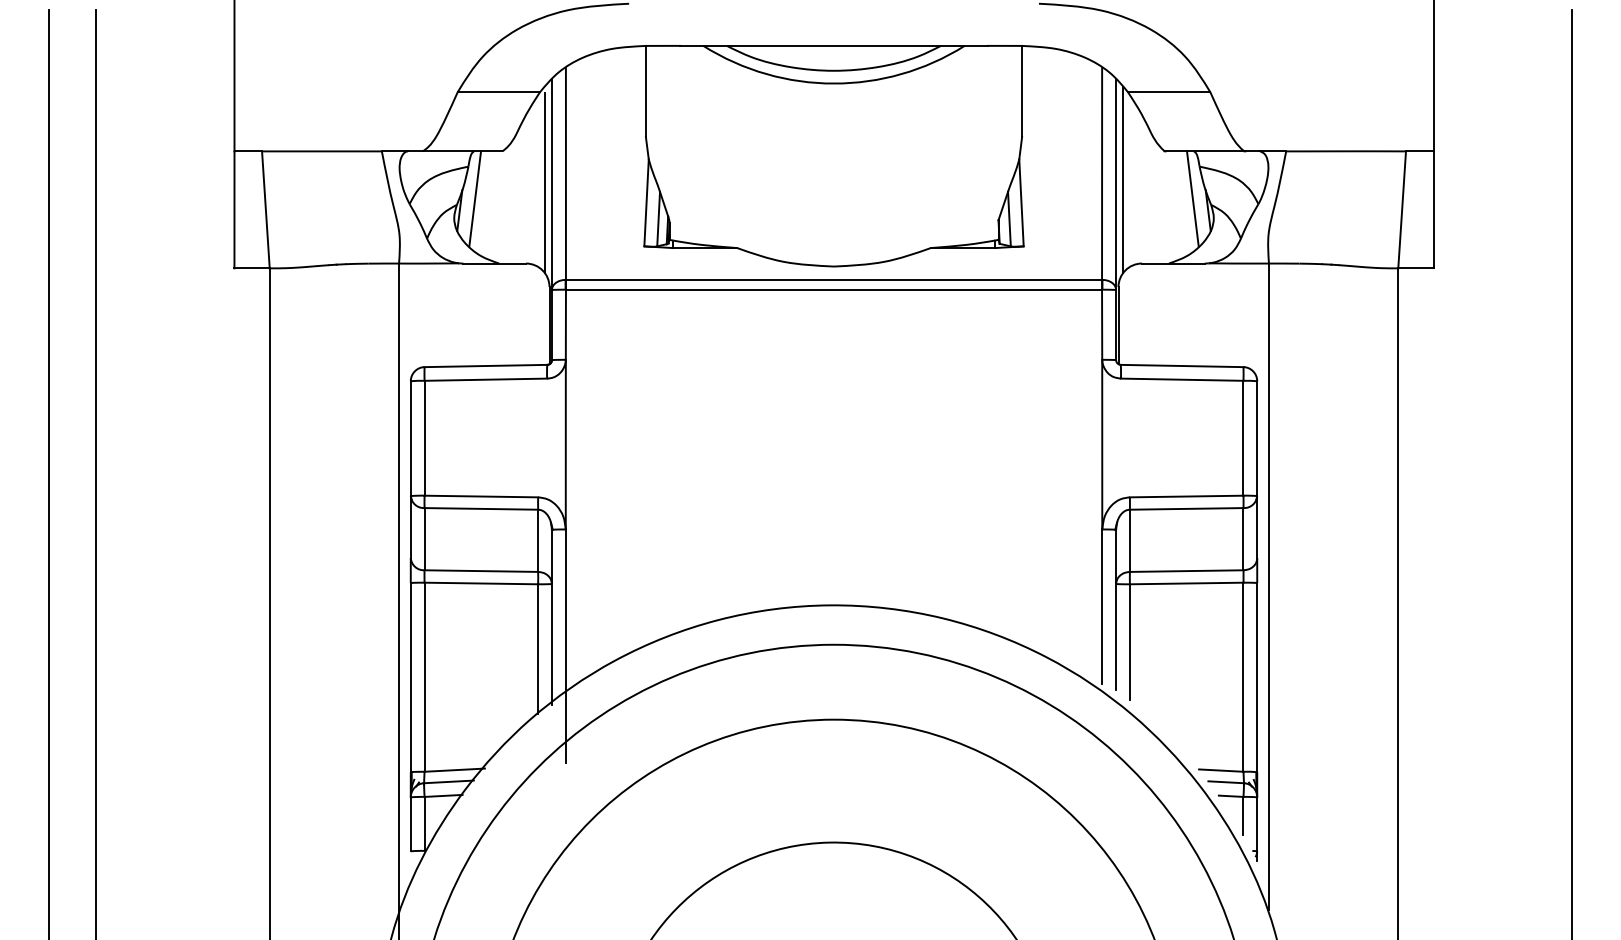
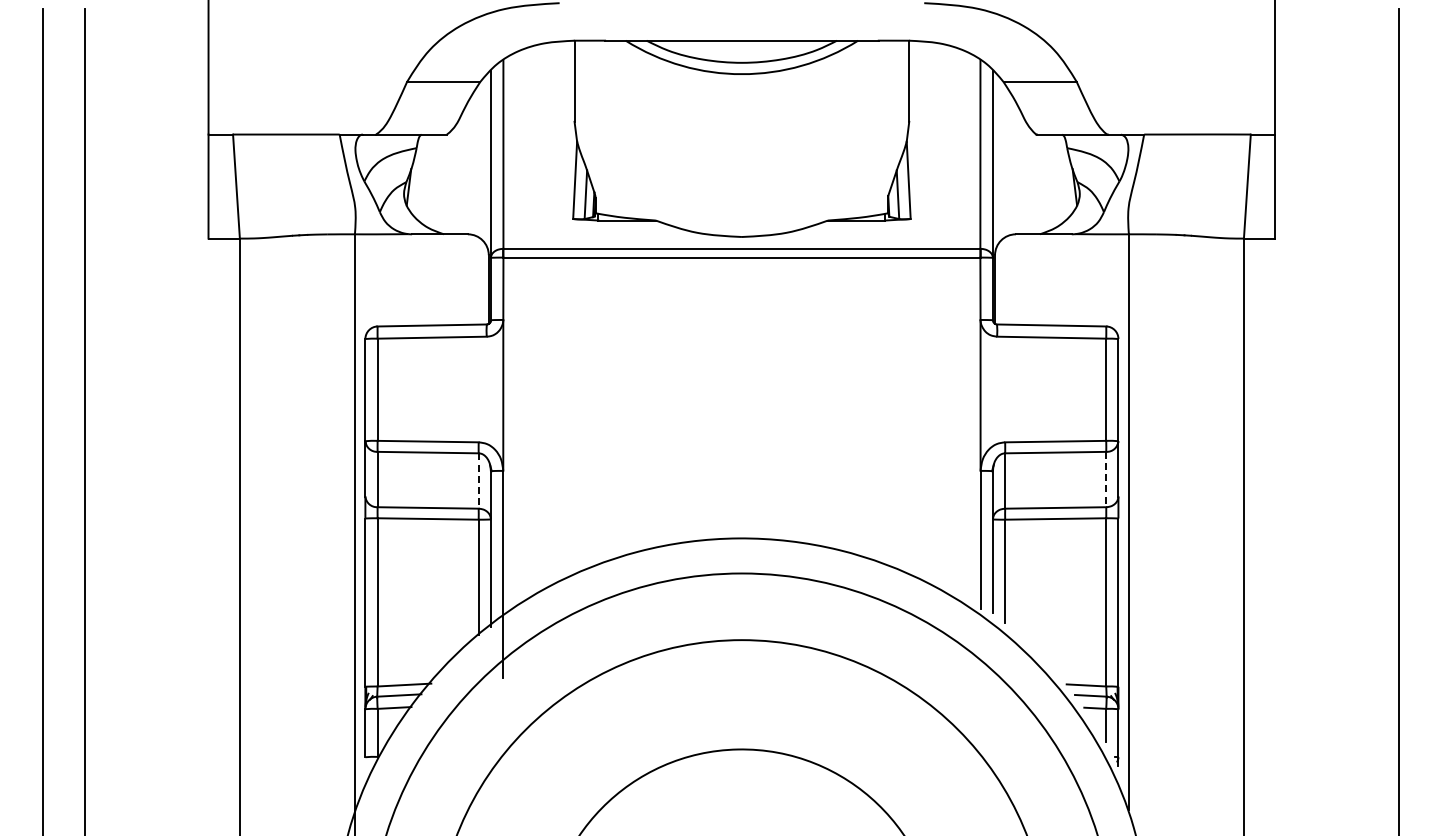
line: (1123, 179) -> (999, 159), removed
line: (544, 182) -> (484, 162), removed
line: (474, 198) -> (422, 176), removed
line: (1192, 198) -> (1060, 176), removed
line: (1243, 539) -> (1106, 479), solid -> dashed
line: (537, 541) -> (478, 481), solid -> dashed

